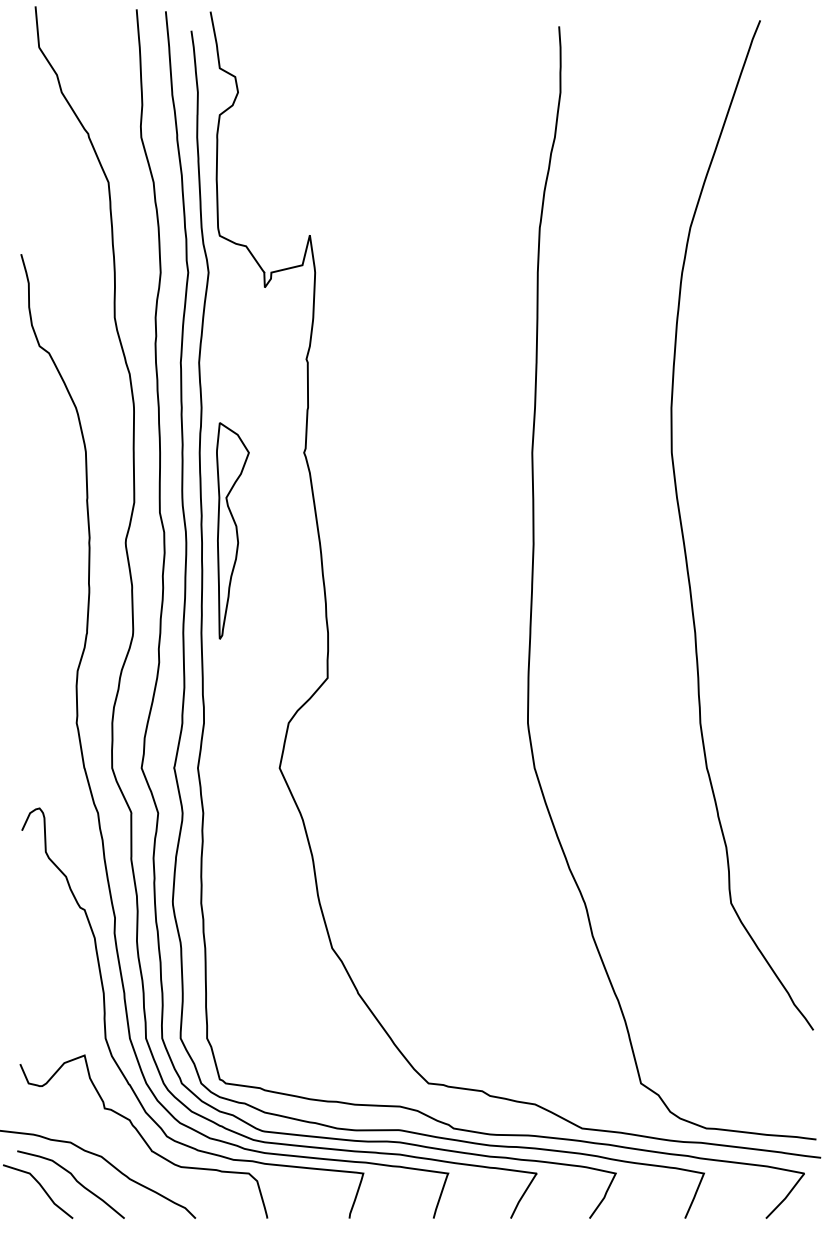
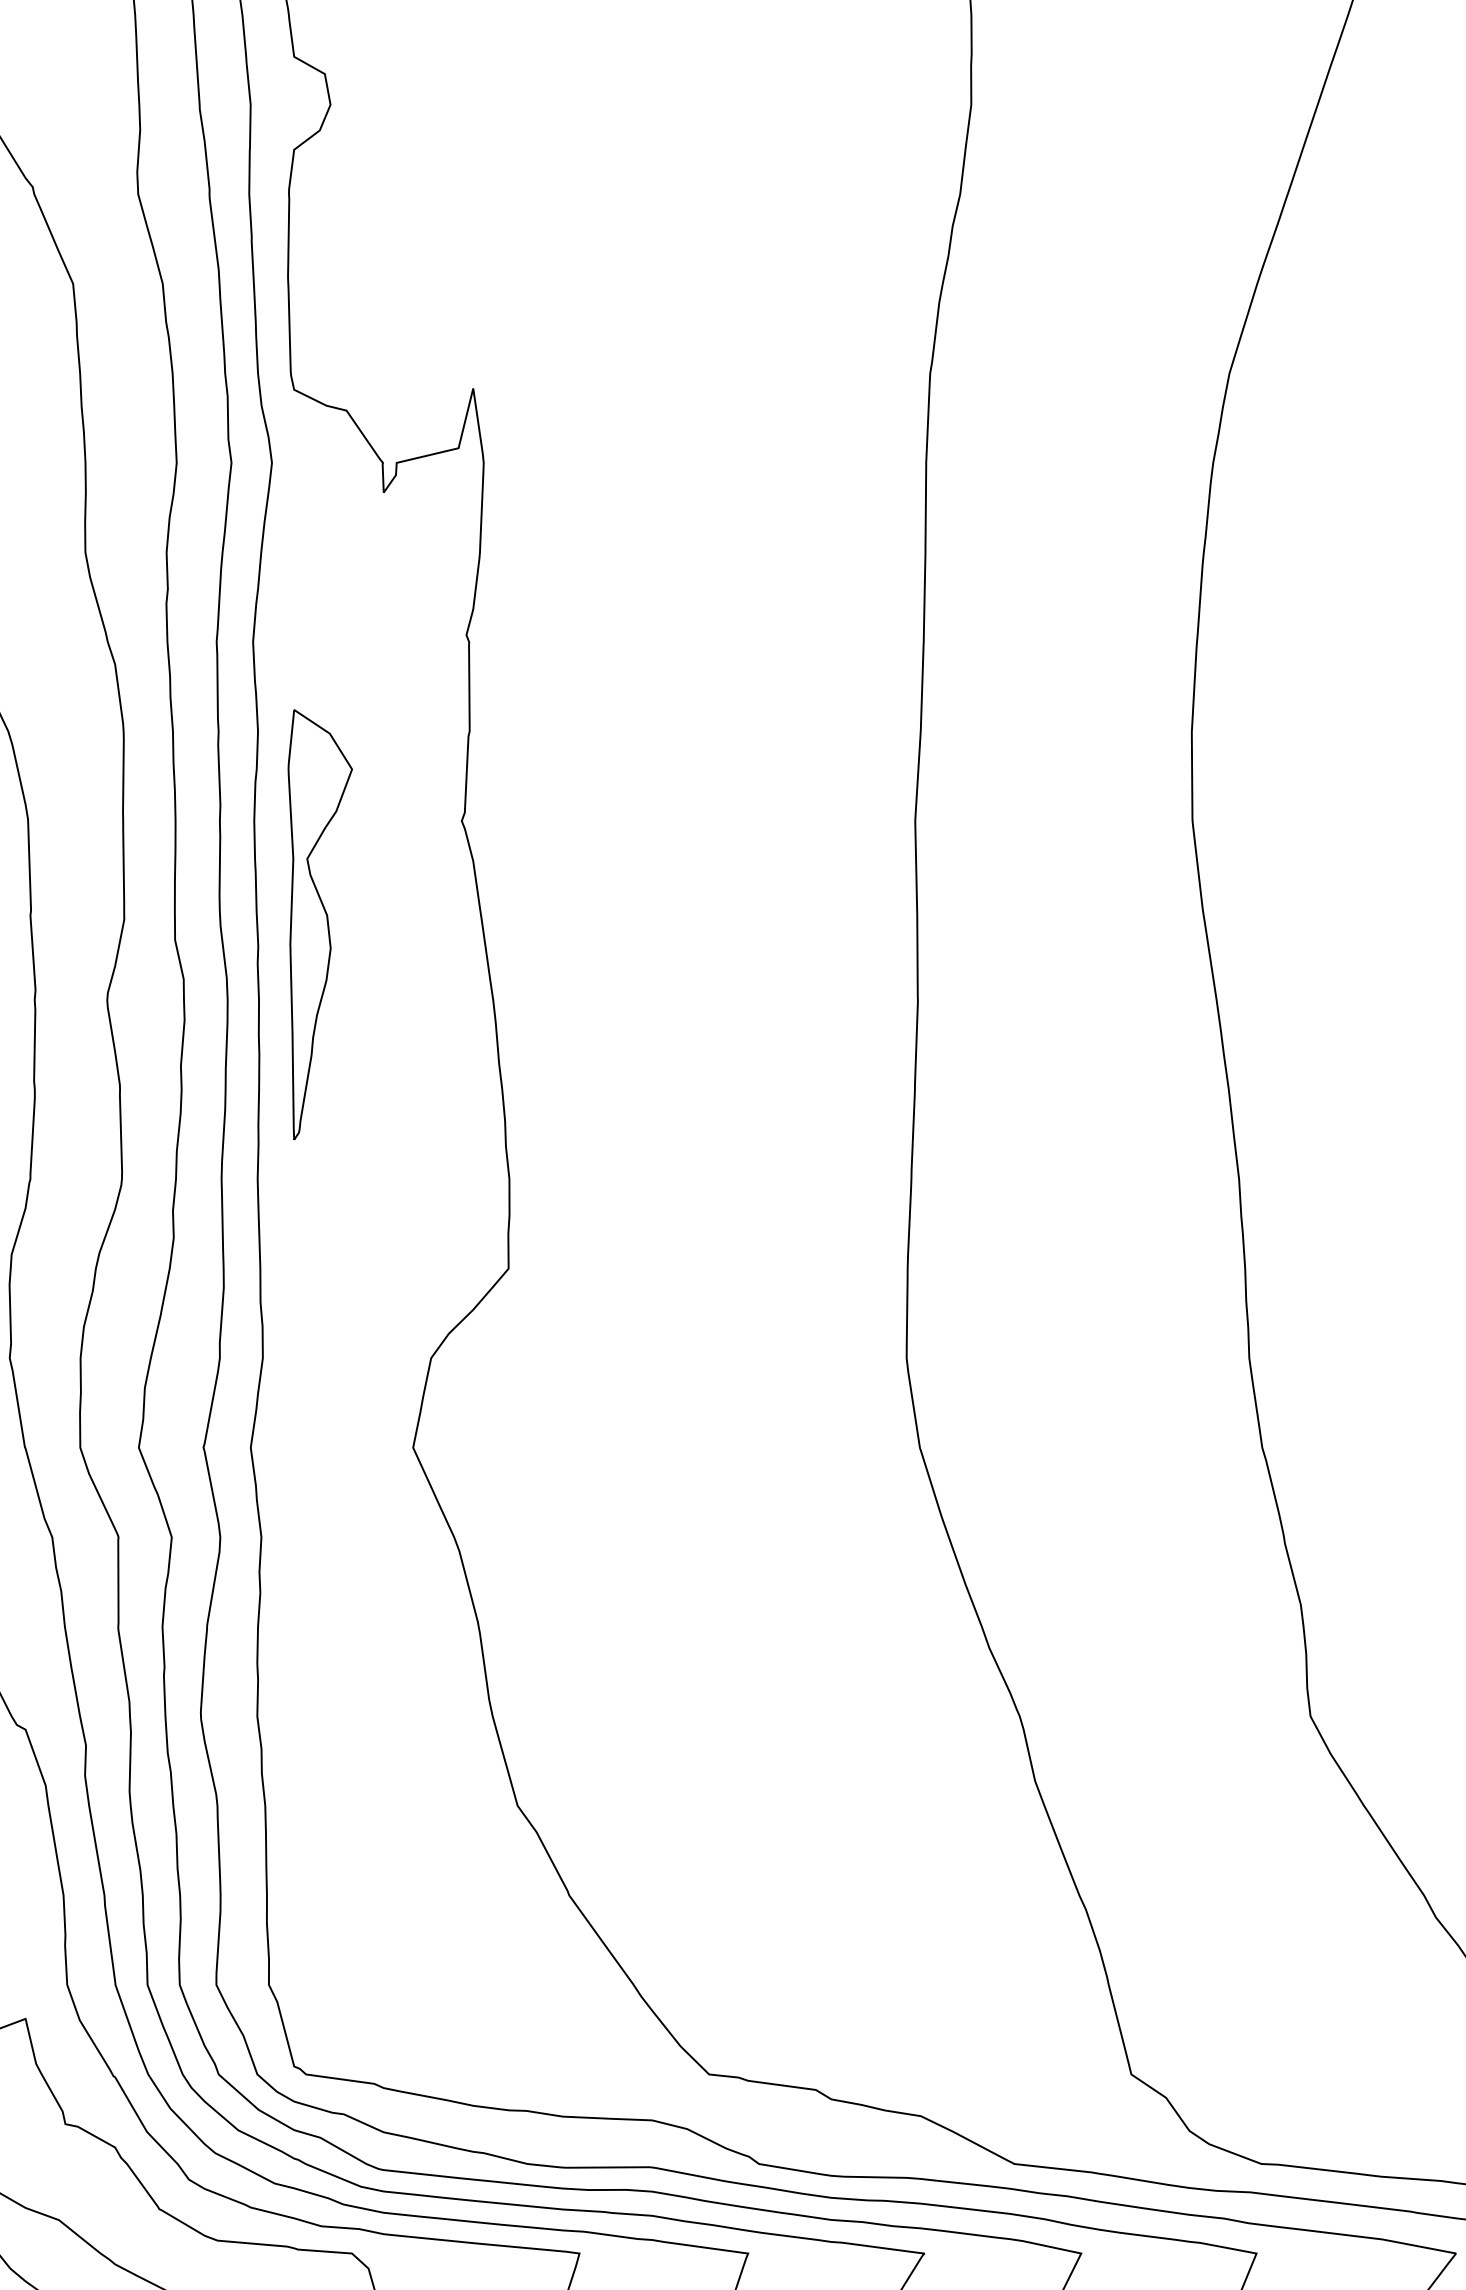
part: (232, 530) -> (319, 923), moved

